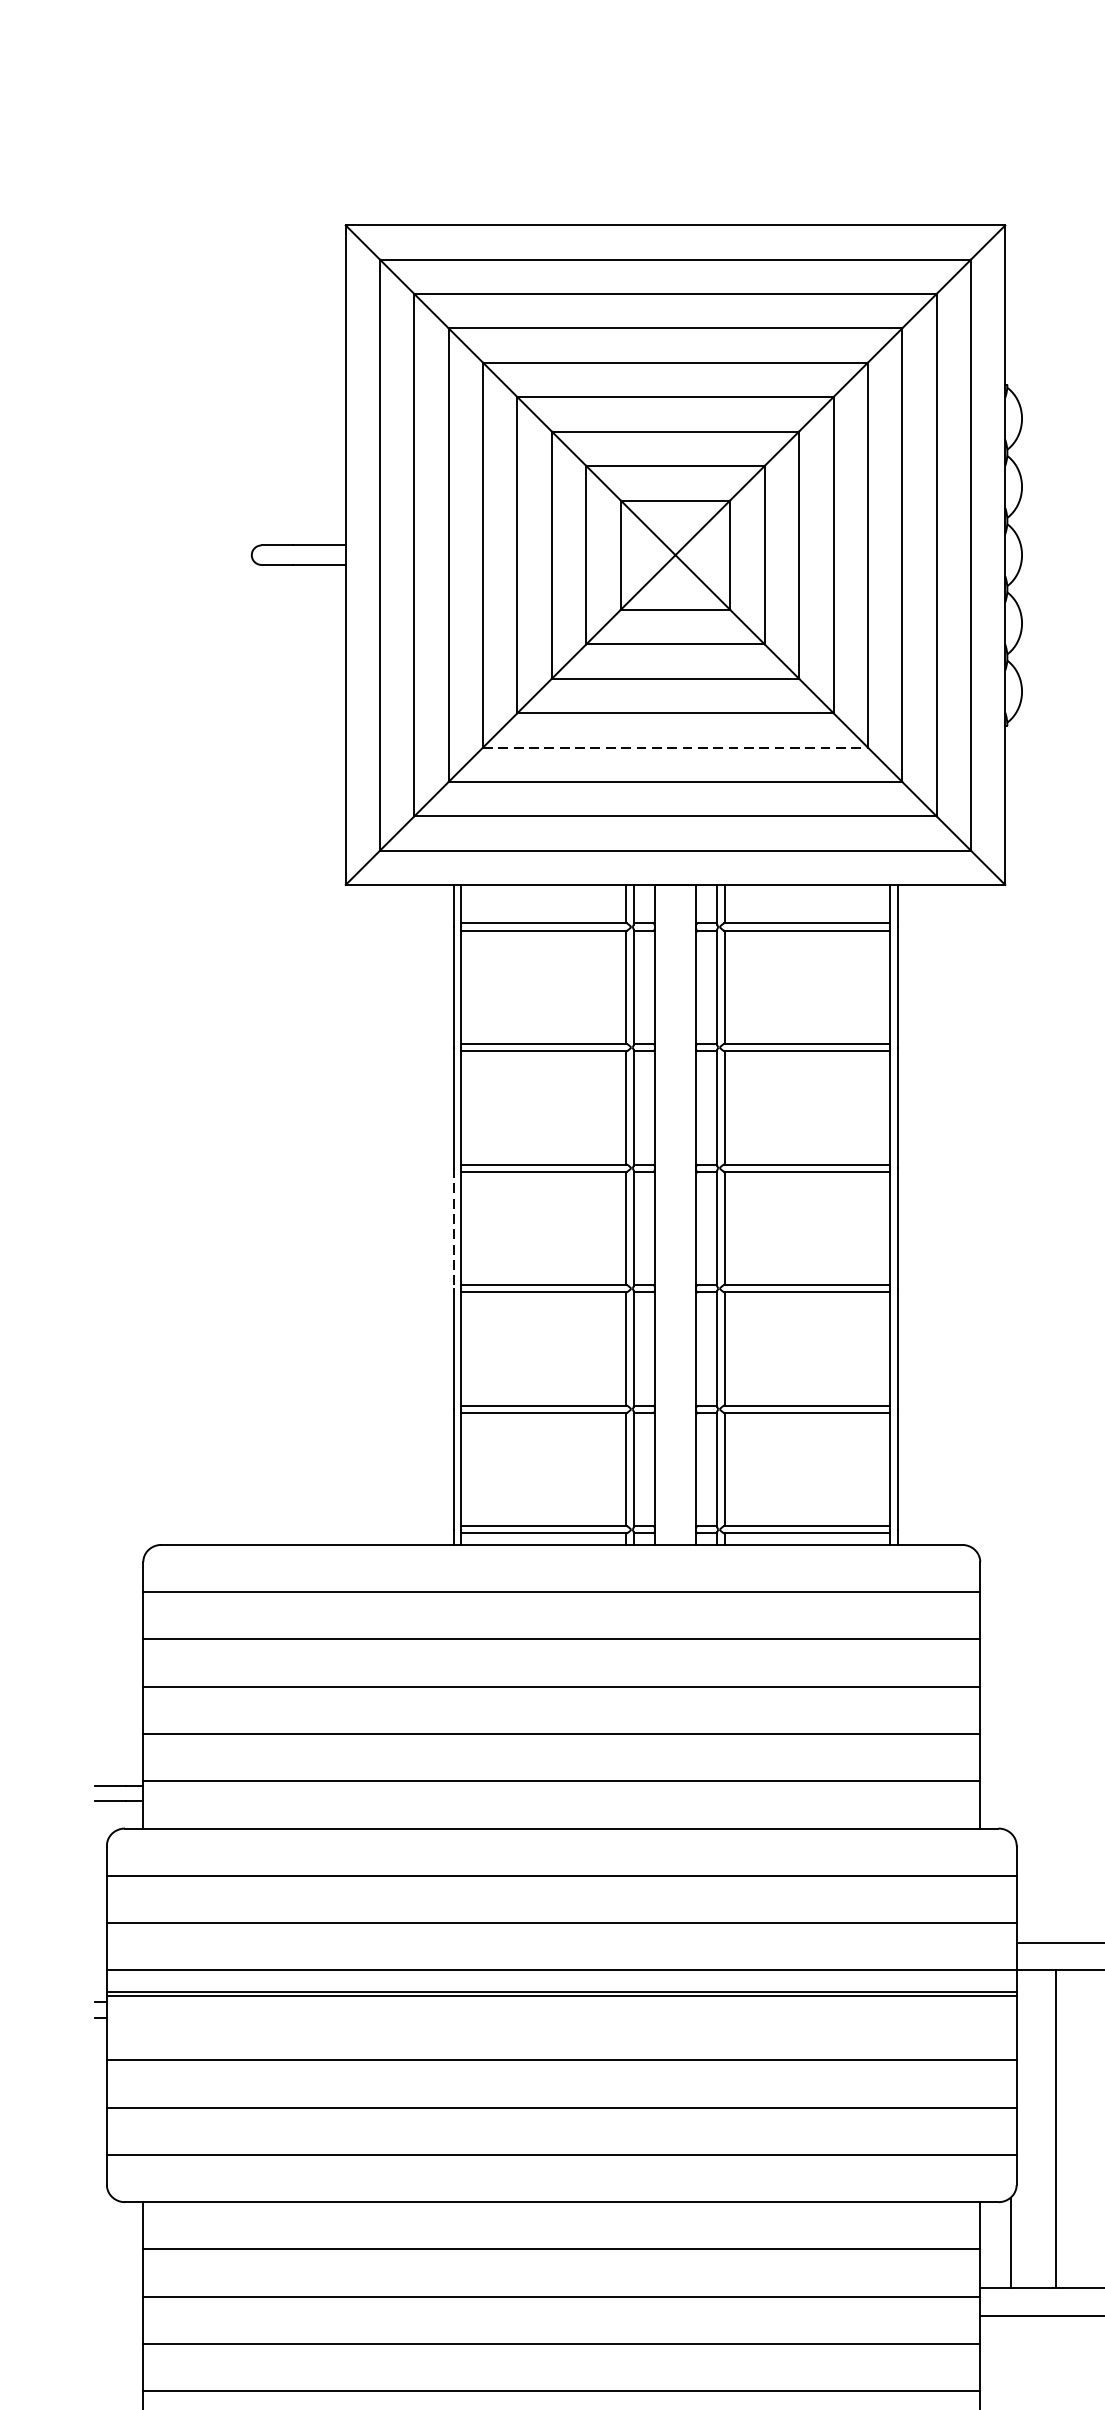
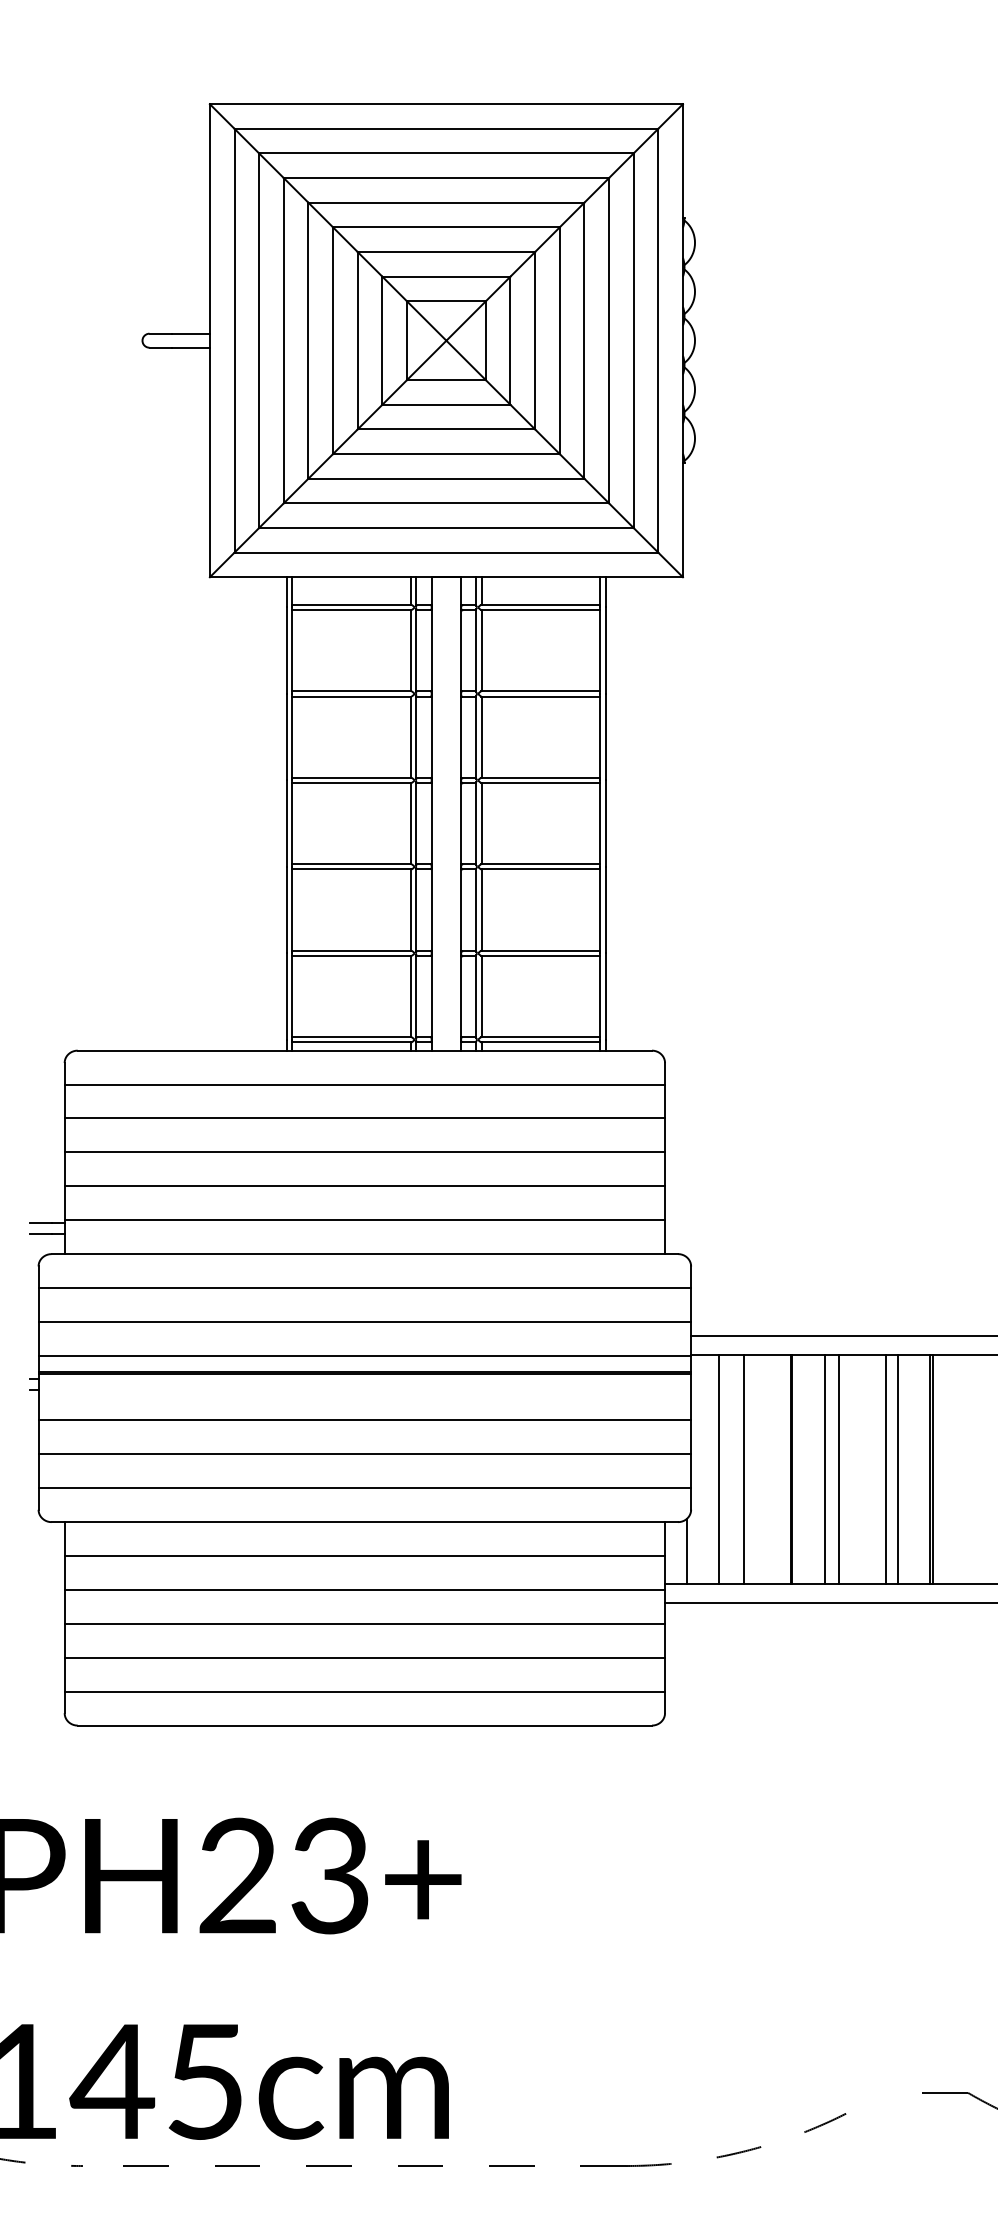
line: (675, 747) -> (446, 478), dashed -> solid
line: (453, 1229) -> (287, 824), dashed -> solid
line: (1089, 2128) -> (743, 1469), added

